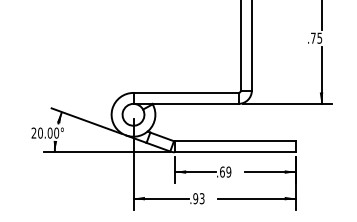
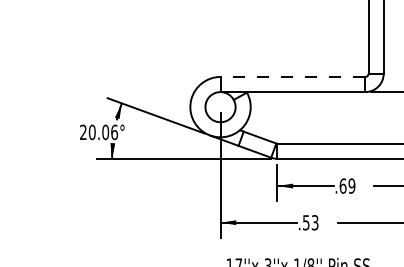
line: (186, 92) -> (293, 76), solid -> dashed
text: (56, 132) -> (114, 131), 20.00° -> 20.06°
text: (195, 198) -> (305, 222), .93 -> .53

